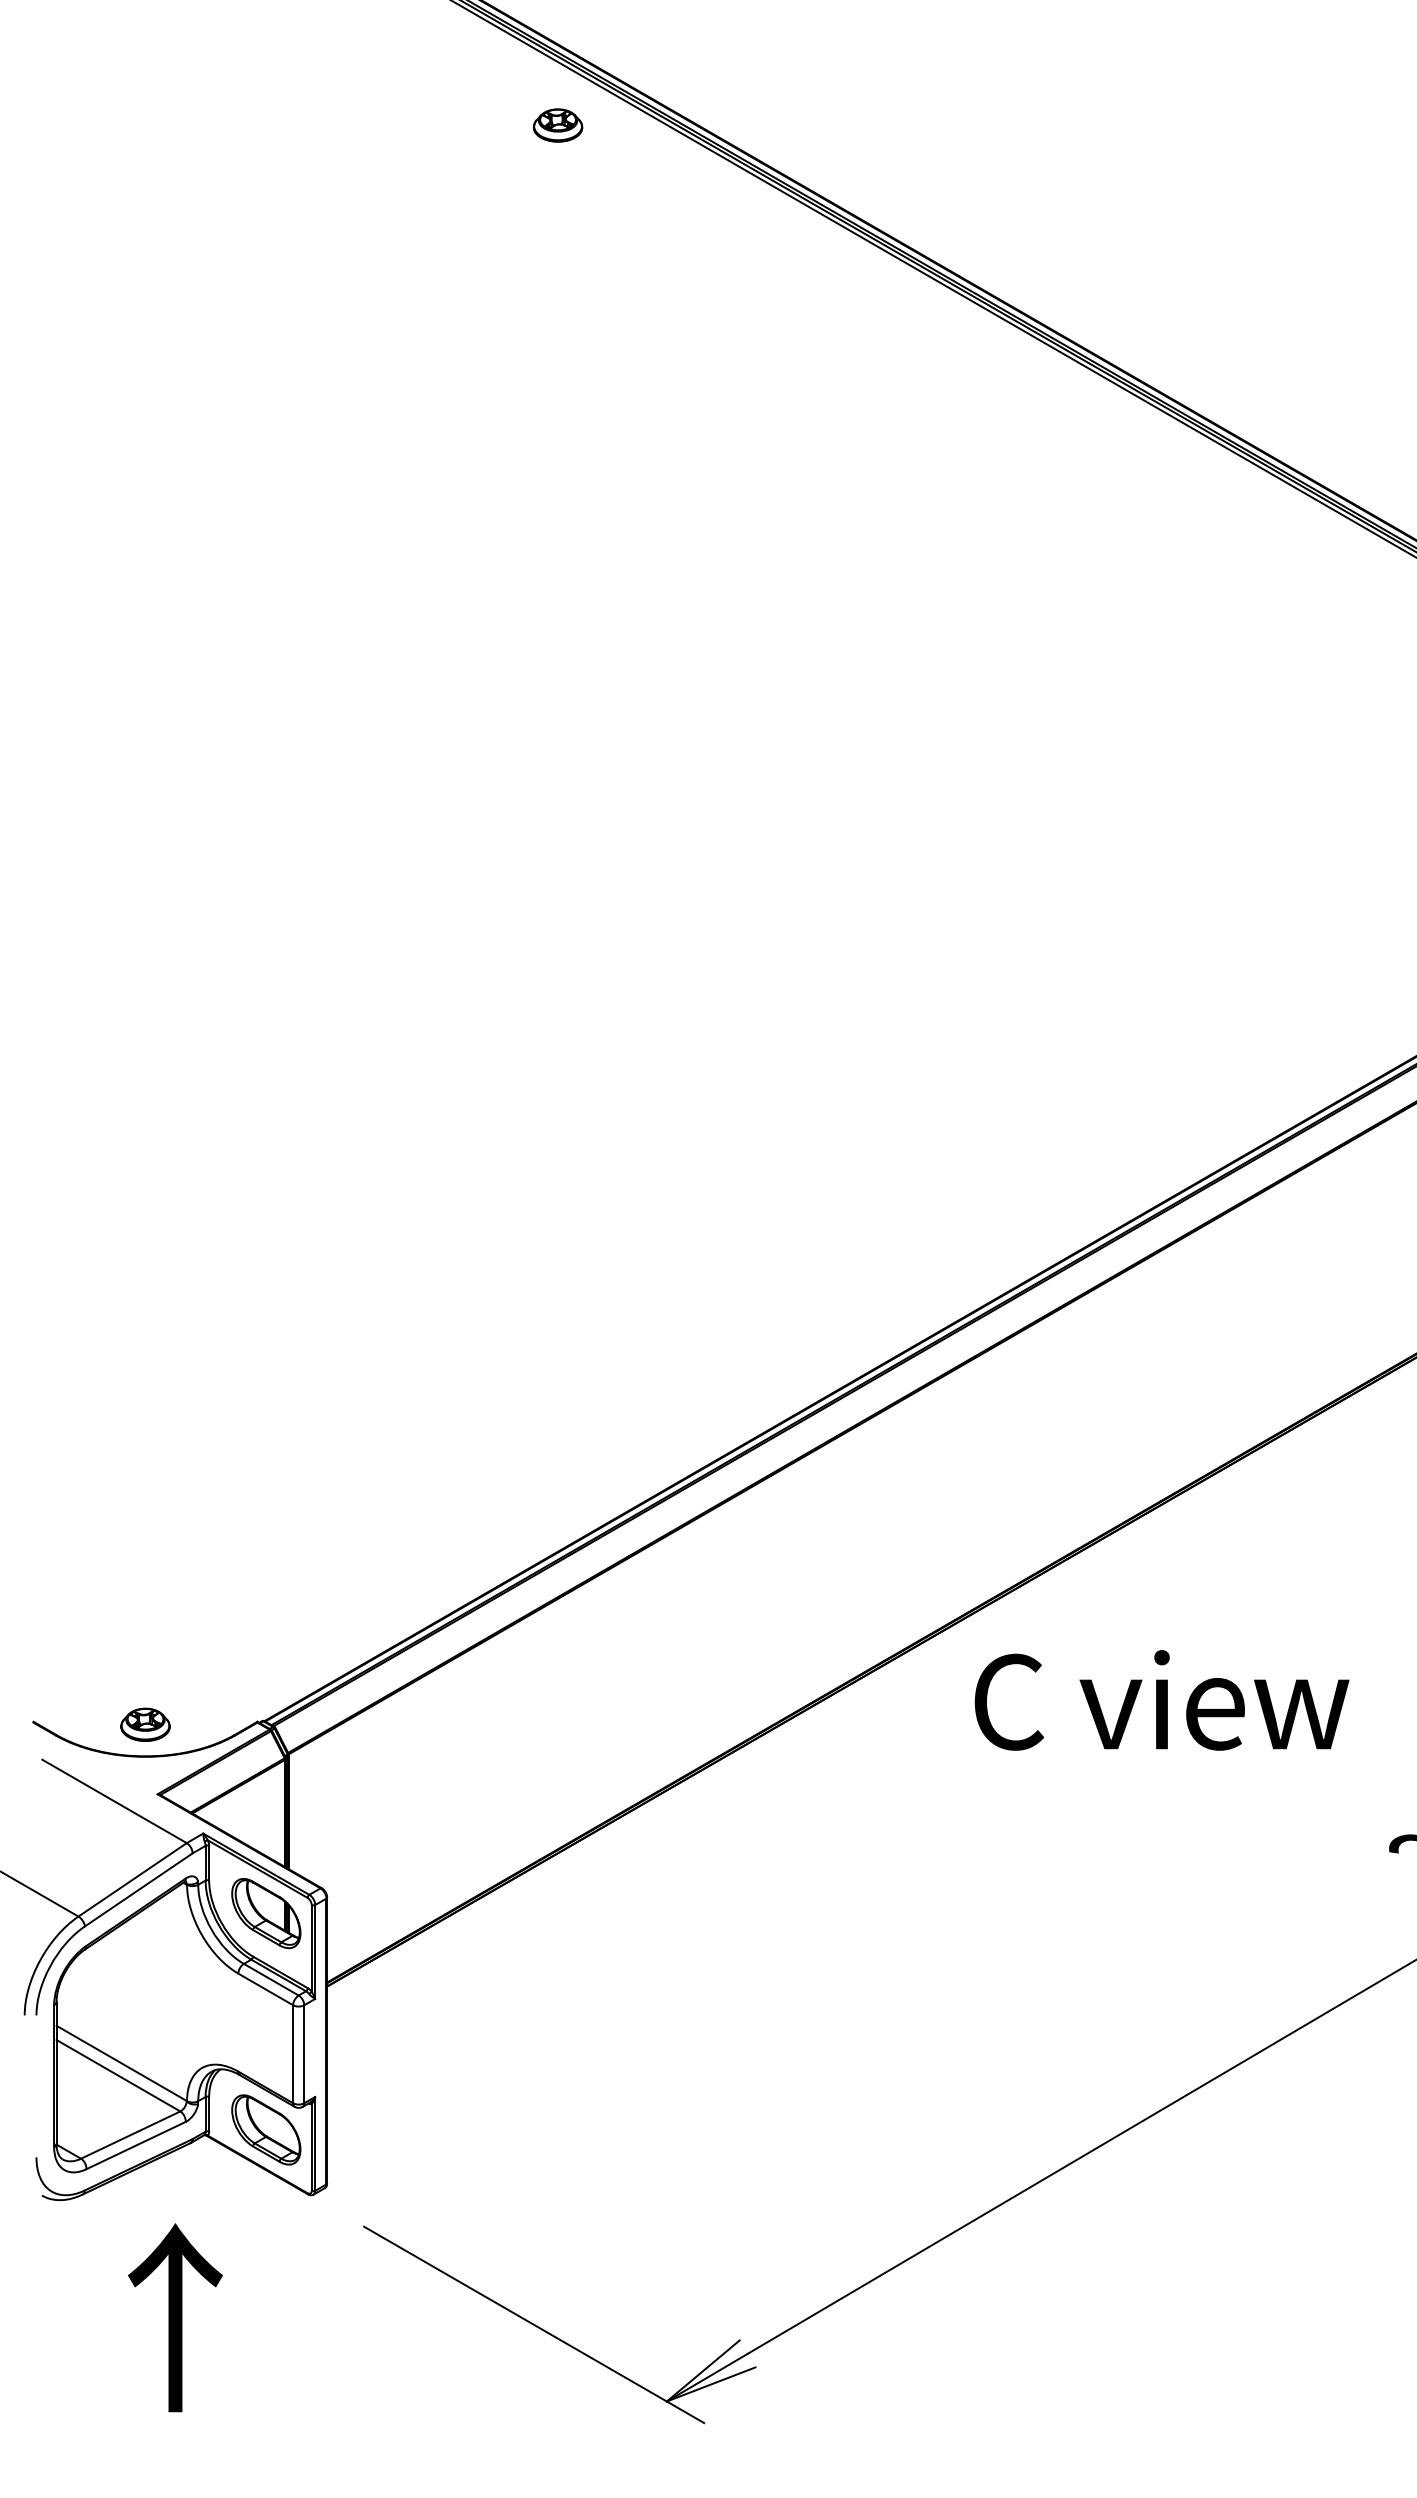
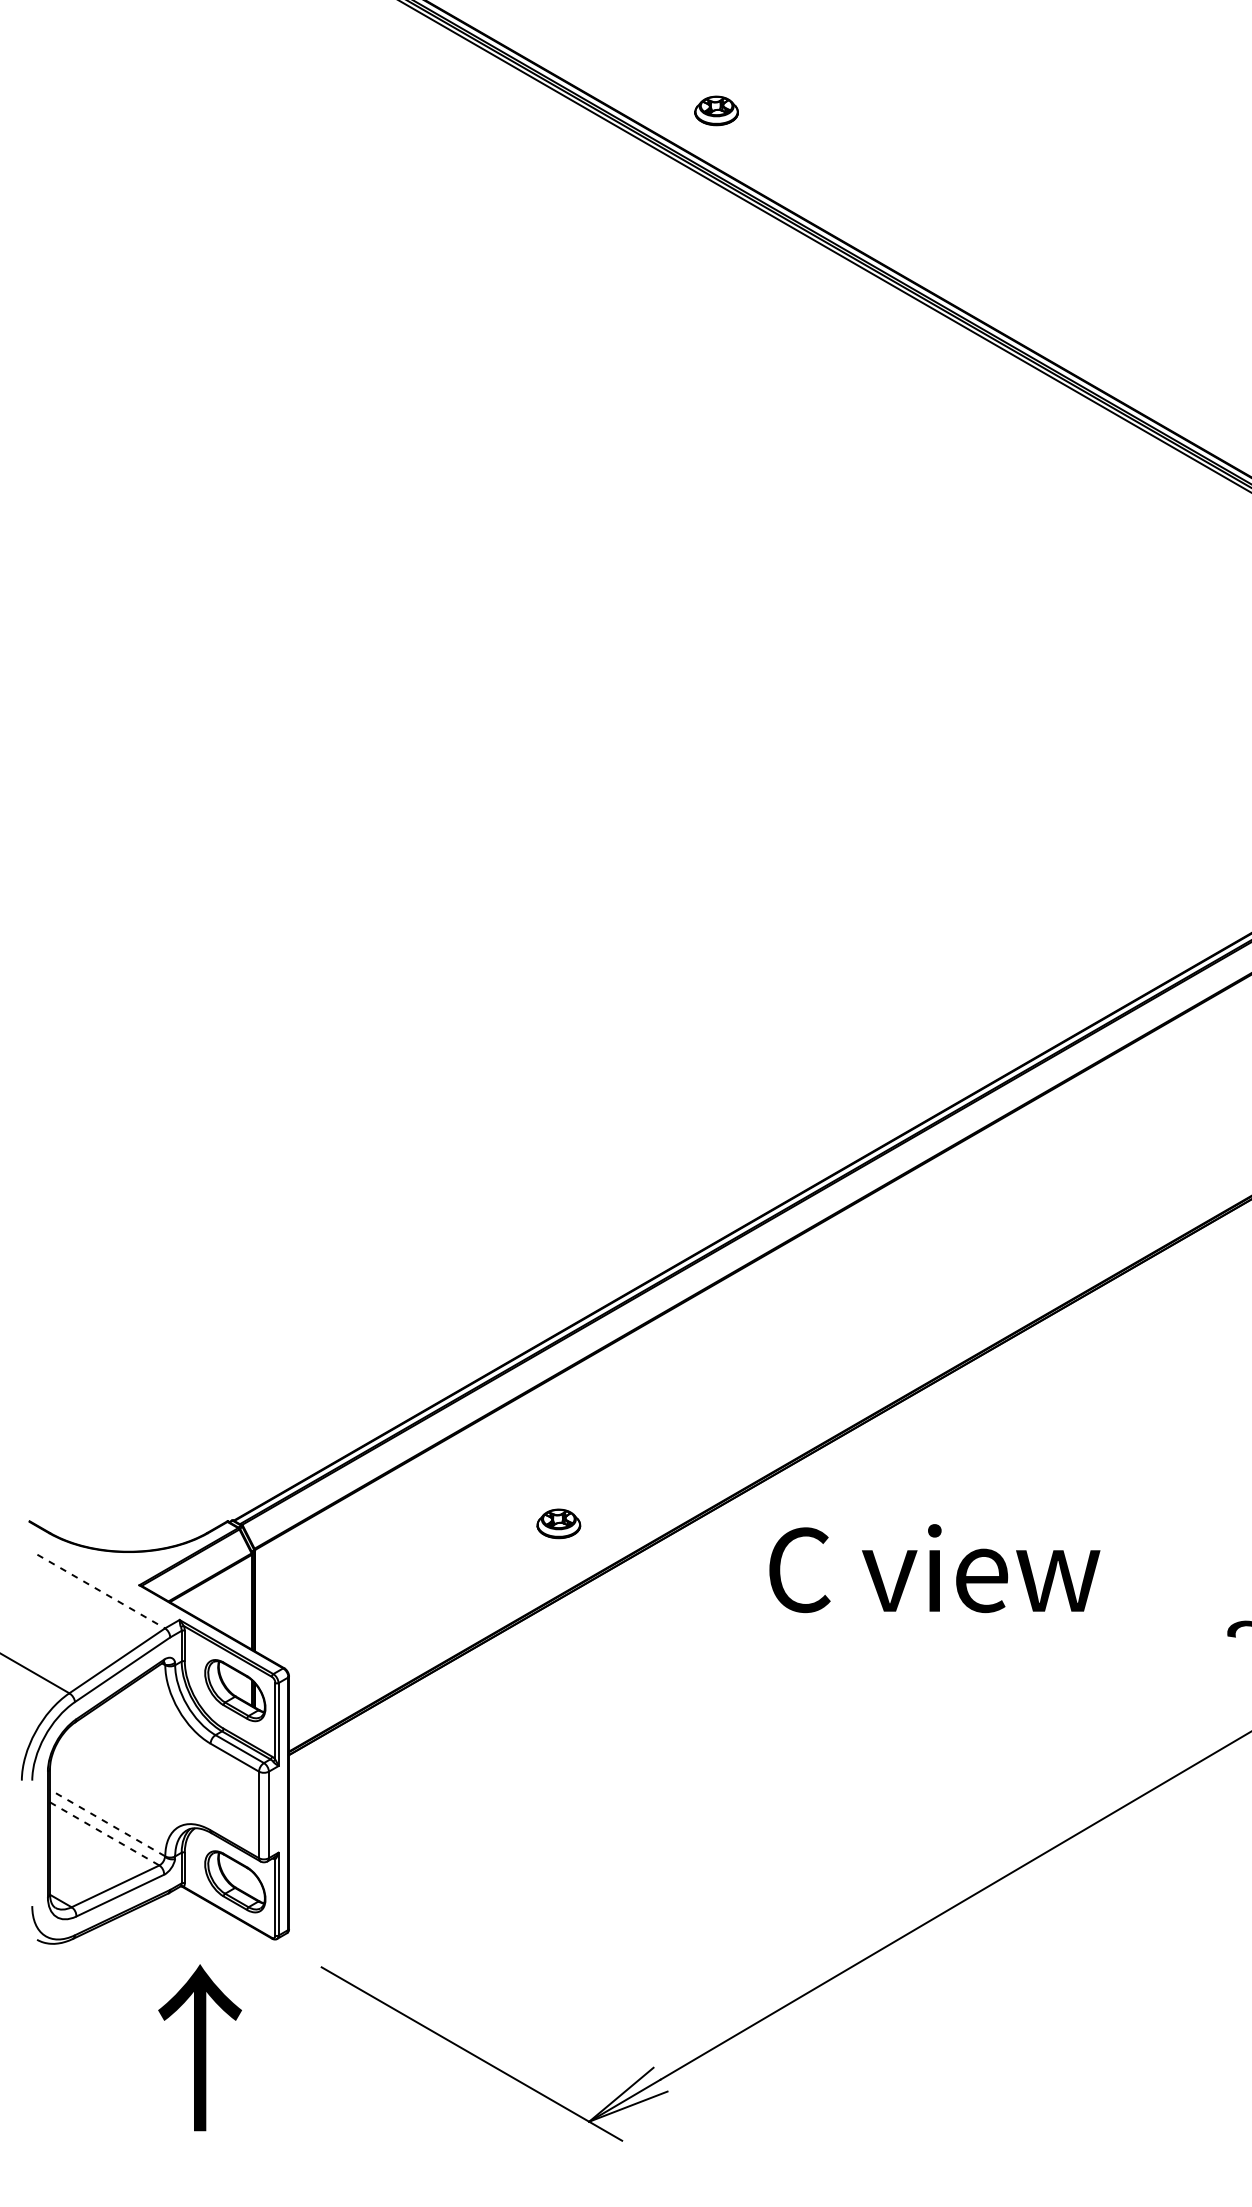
part: (558, 125) -> (717, 110), moved
text: (1161, 1700) -> (934, 1568), moved
part: (145, 1724) -> (558, 1523), moved
line: (114, 1801) -> (101, 1591), solid -> dashed
line: (121, 2063) -> (107, 1823), solid -> dashed
line: (118, 2075) -> (104, 1833), solid -> dashed
text: (175, 2317) -> (200, 2047), moved

